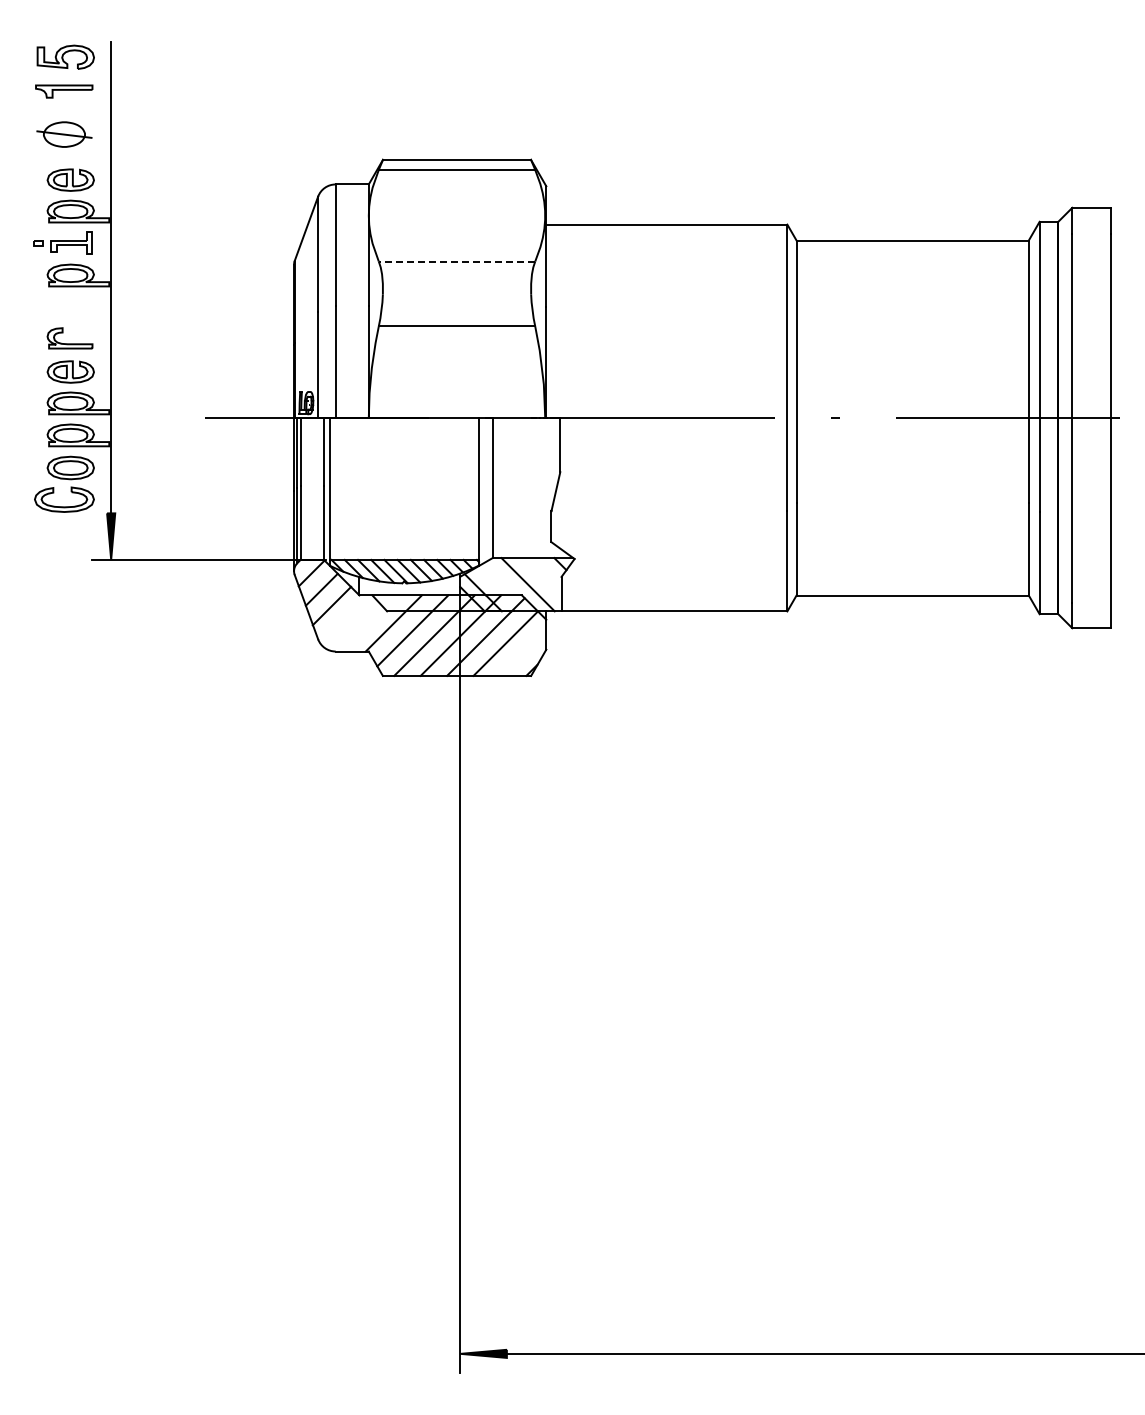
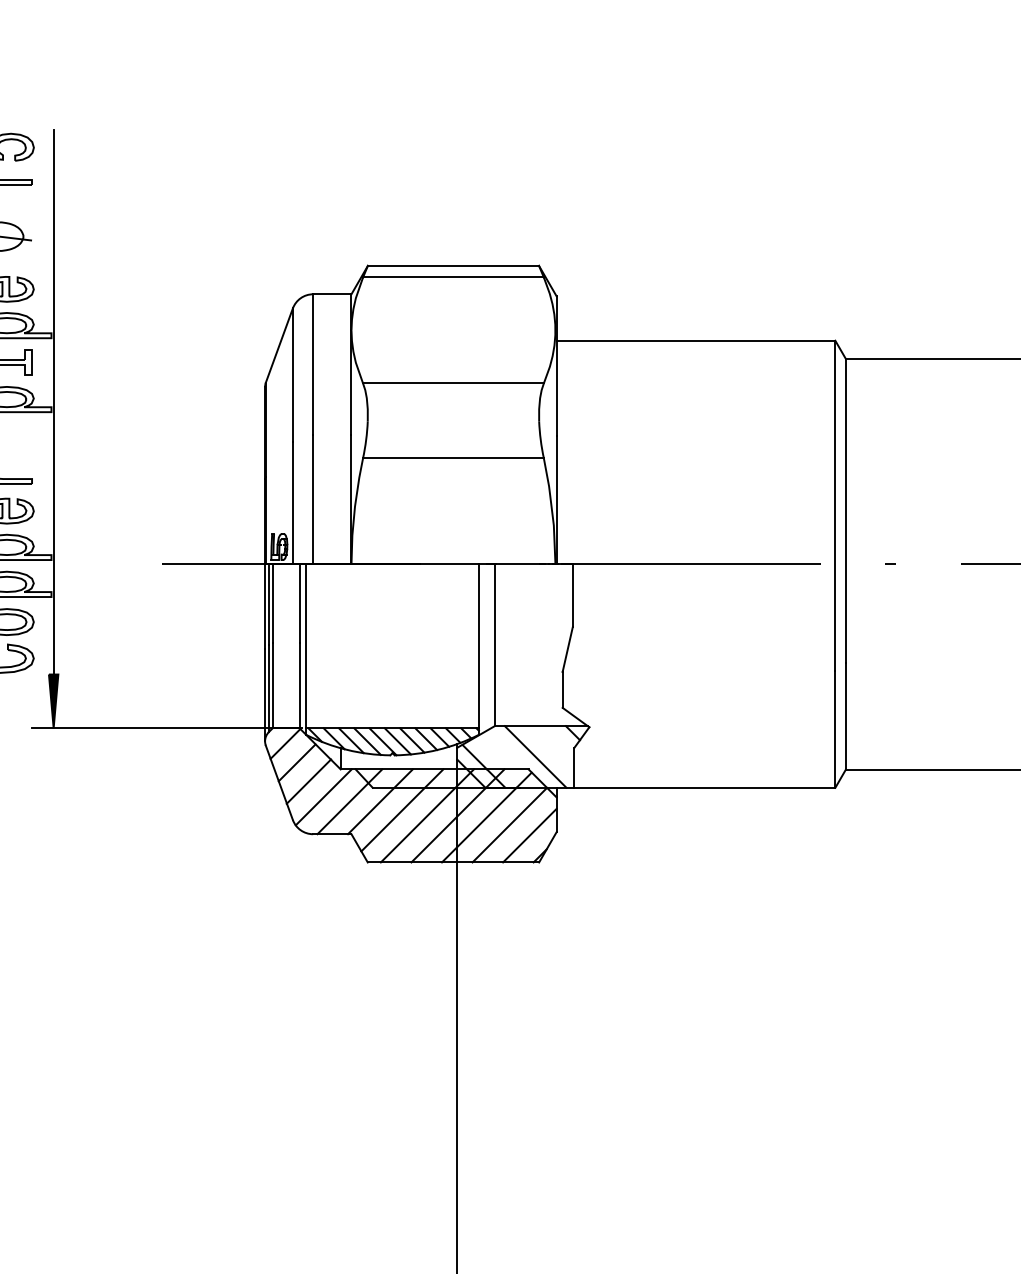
line: (456, 261) -> (452, 383), dashed -> solid
line: (344, 619) -> (323, 797), added
line: (367, 623) -> (349, 801), added
line: (522, 652) -> (529, 835), added

